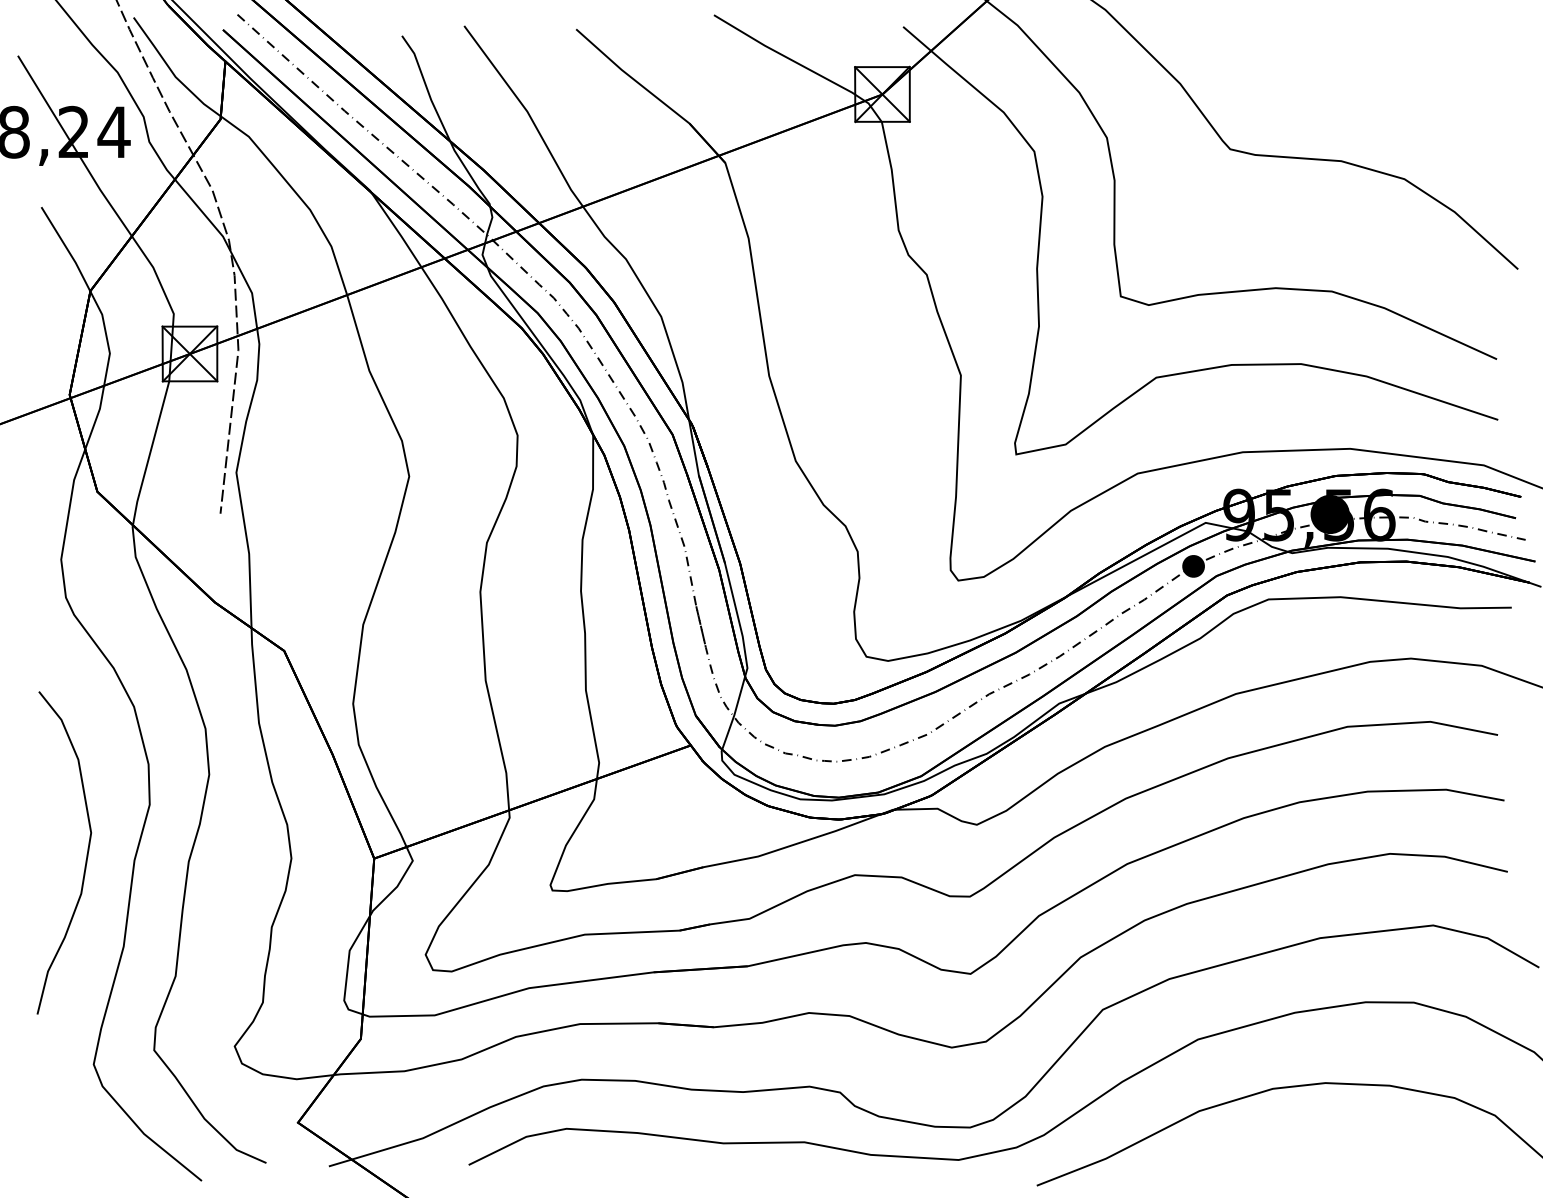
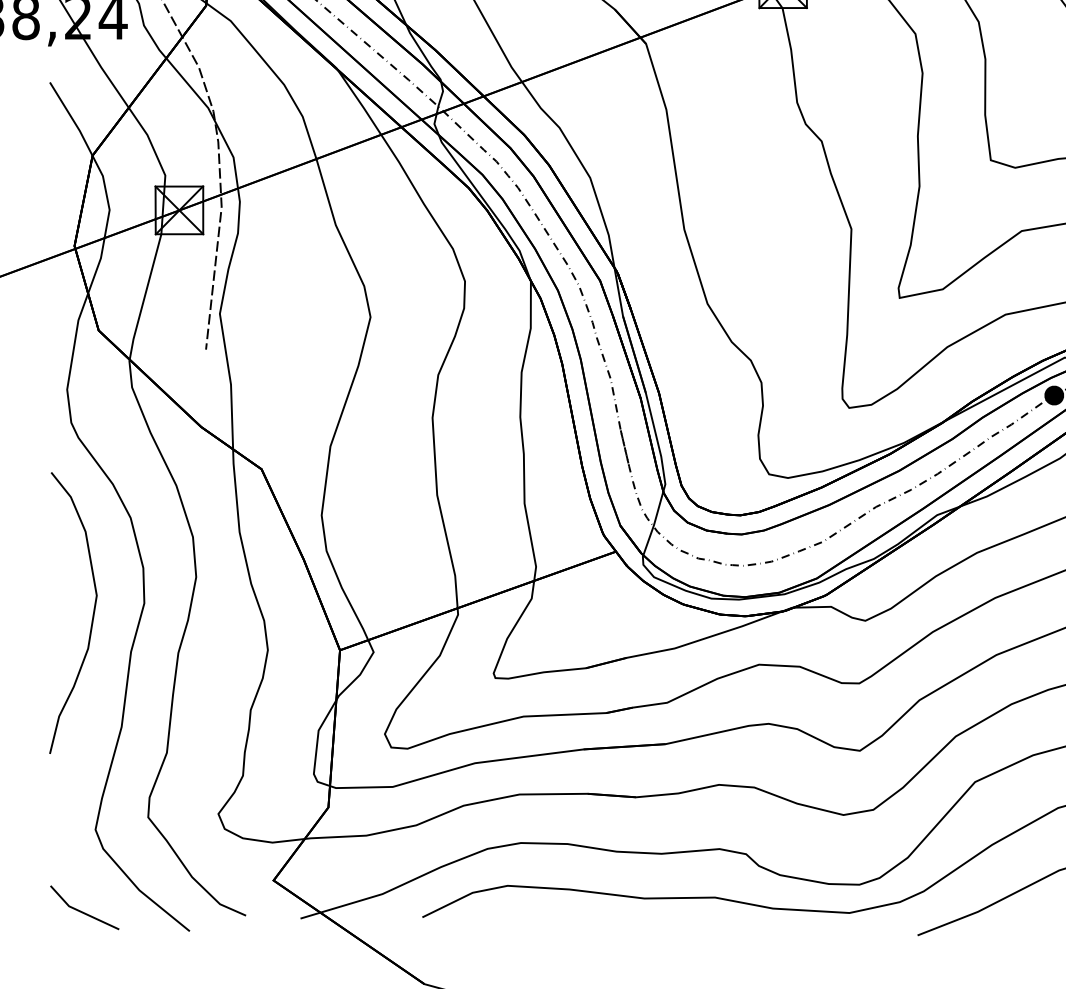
curve: (86, 854) -> (92, 614), moved
line: (79, 1158) -> (83, 911), added

